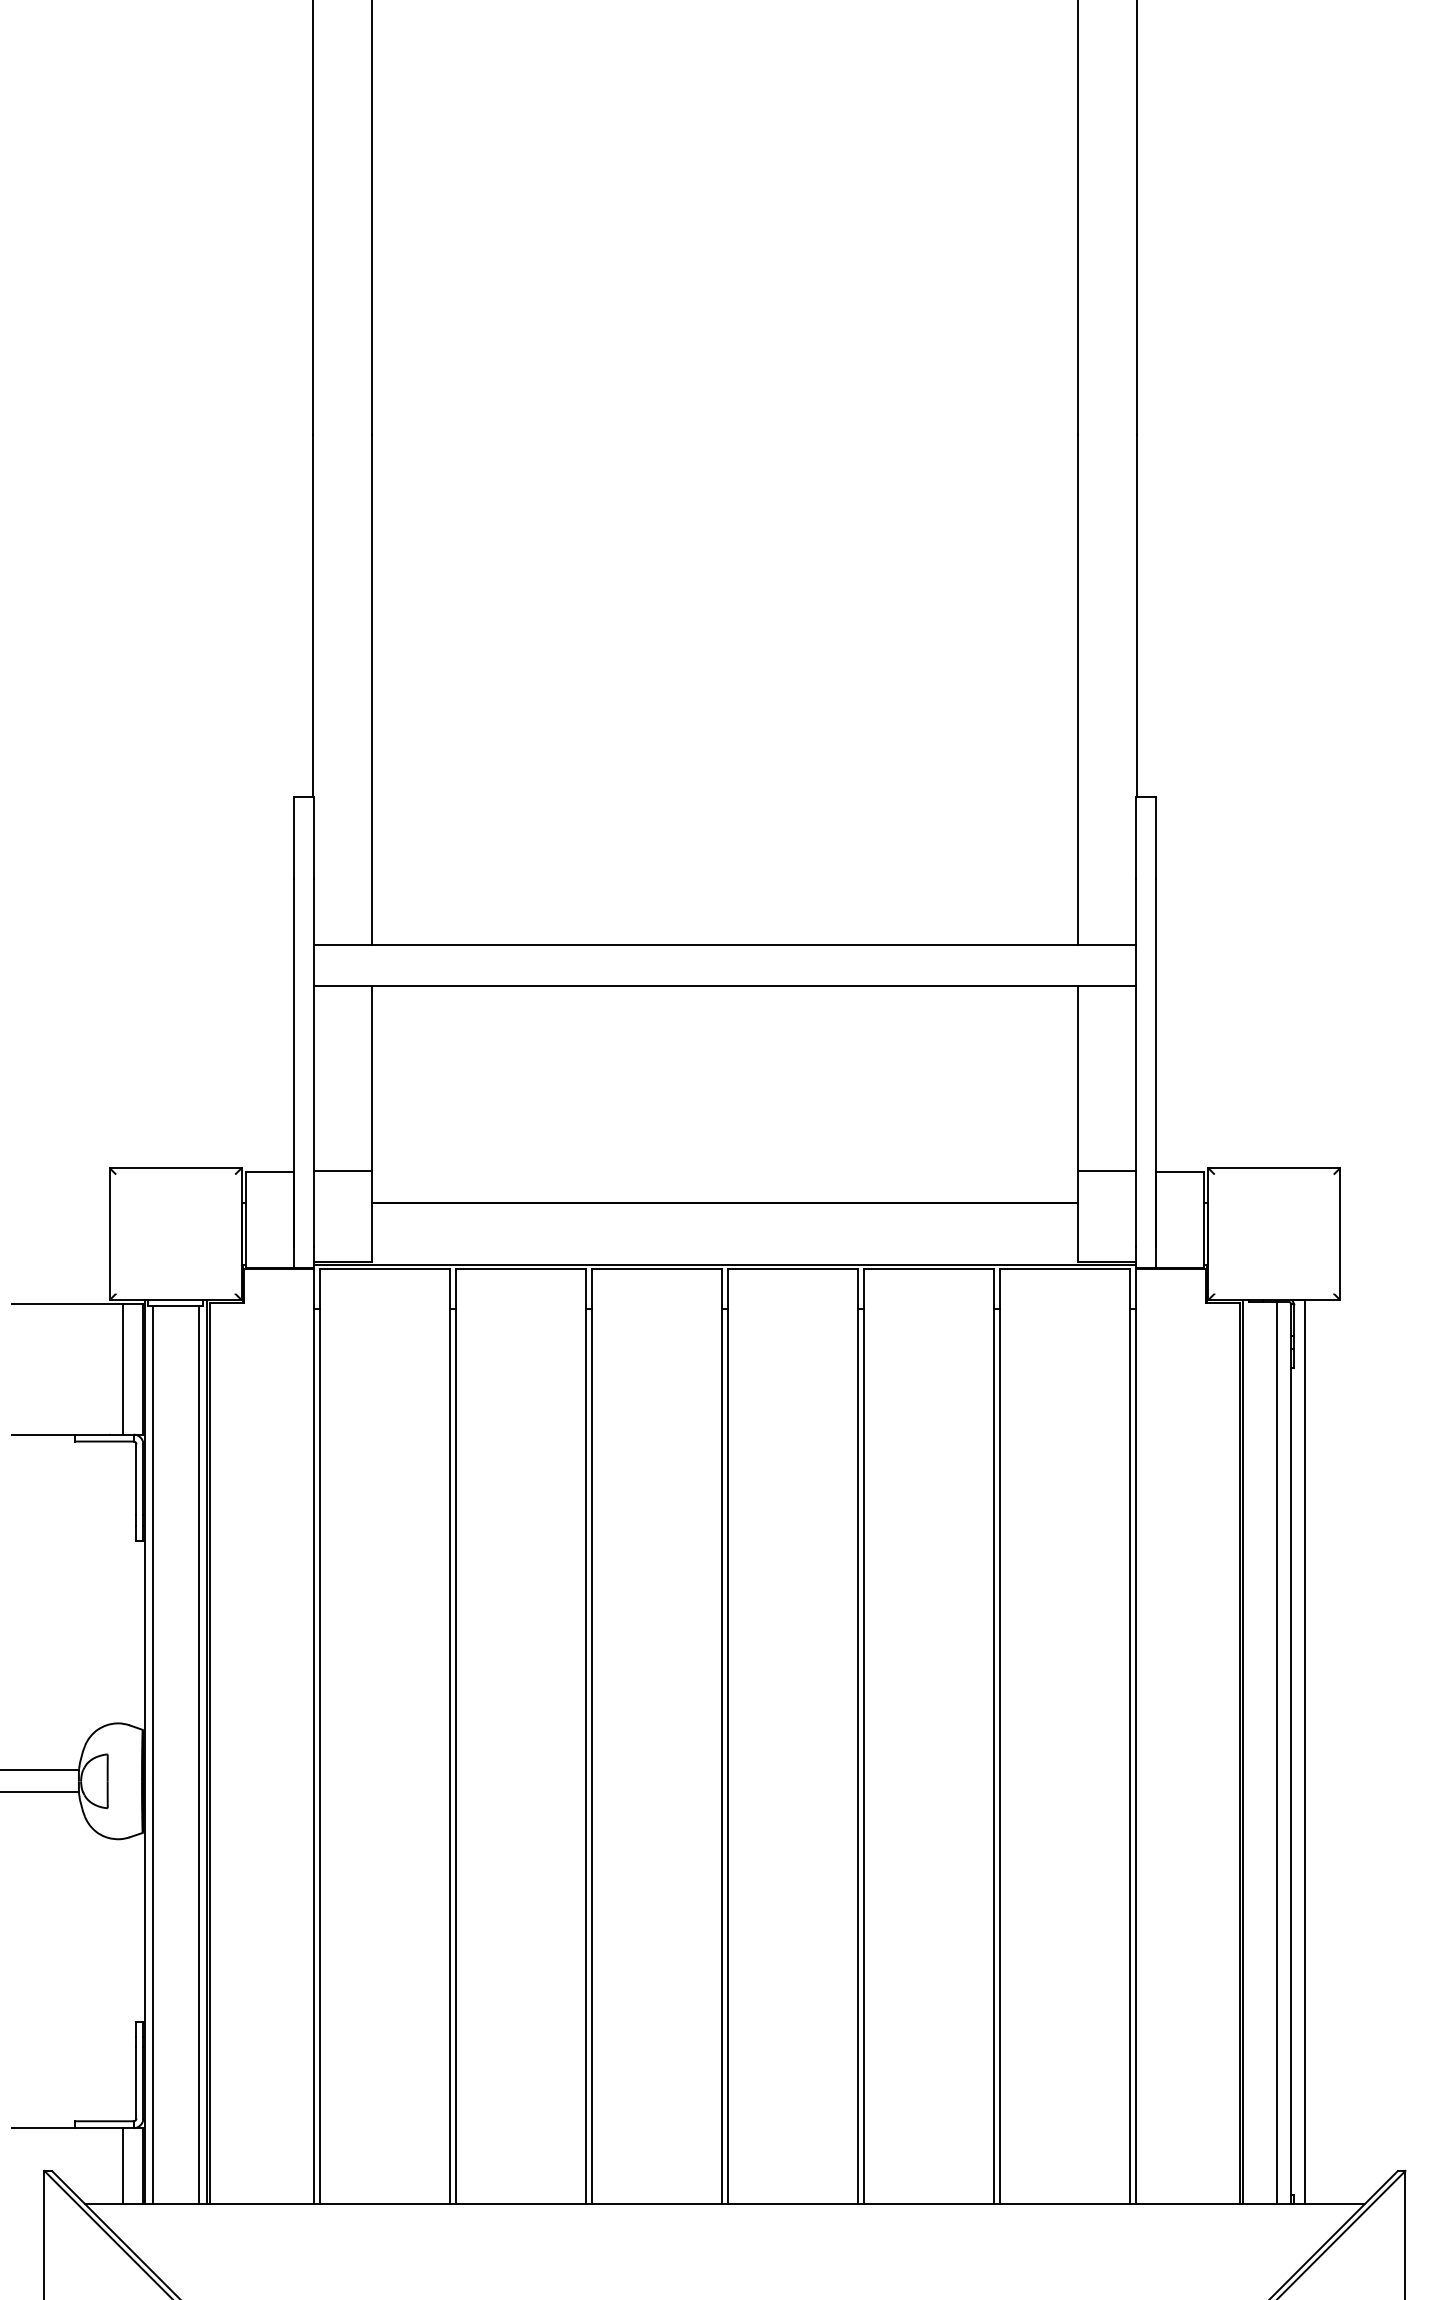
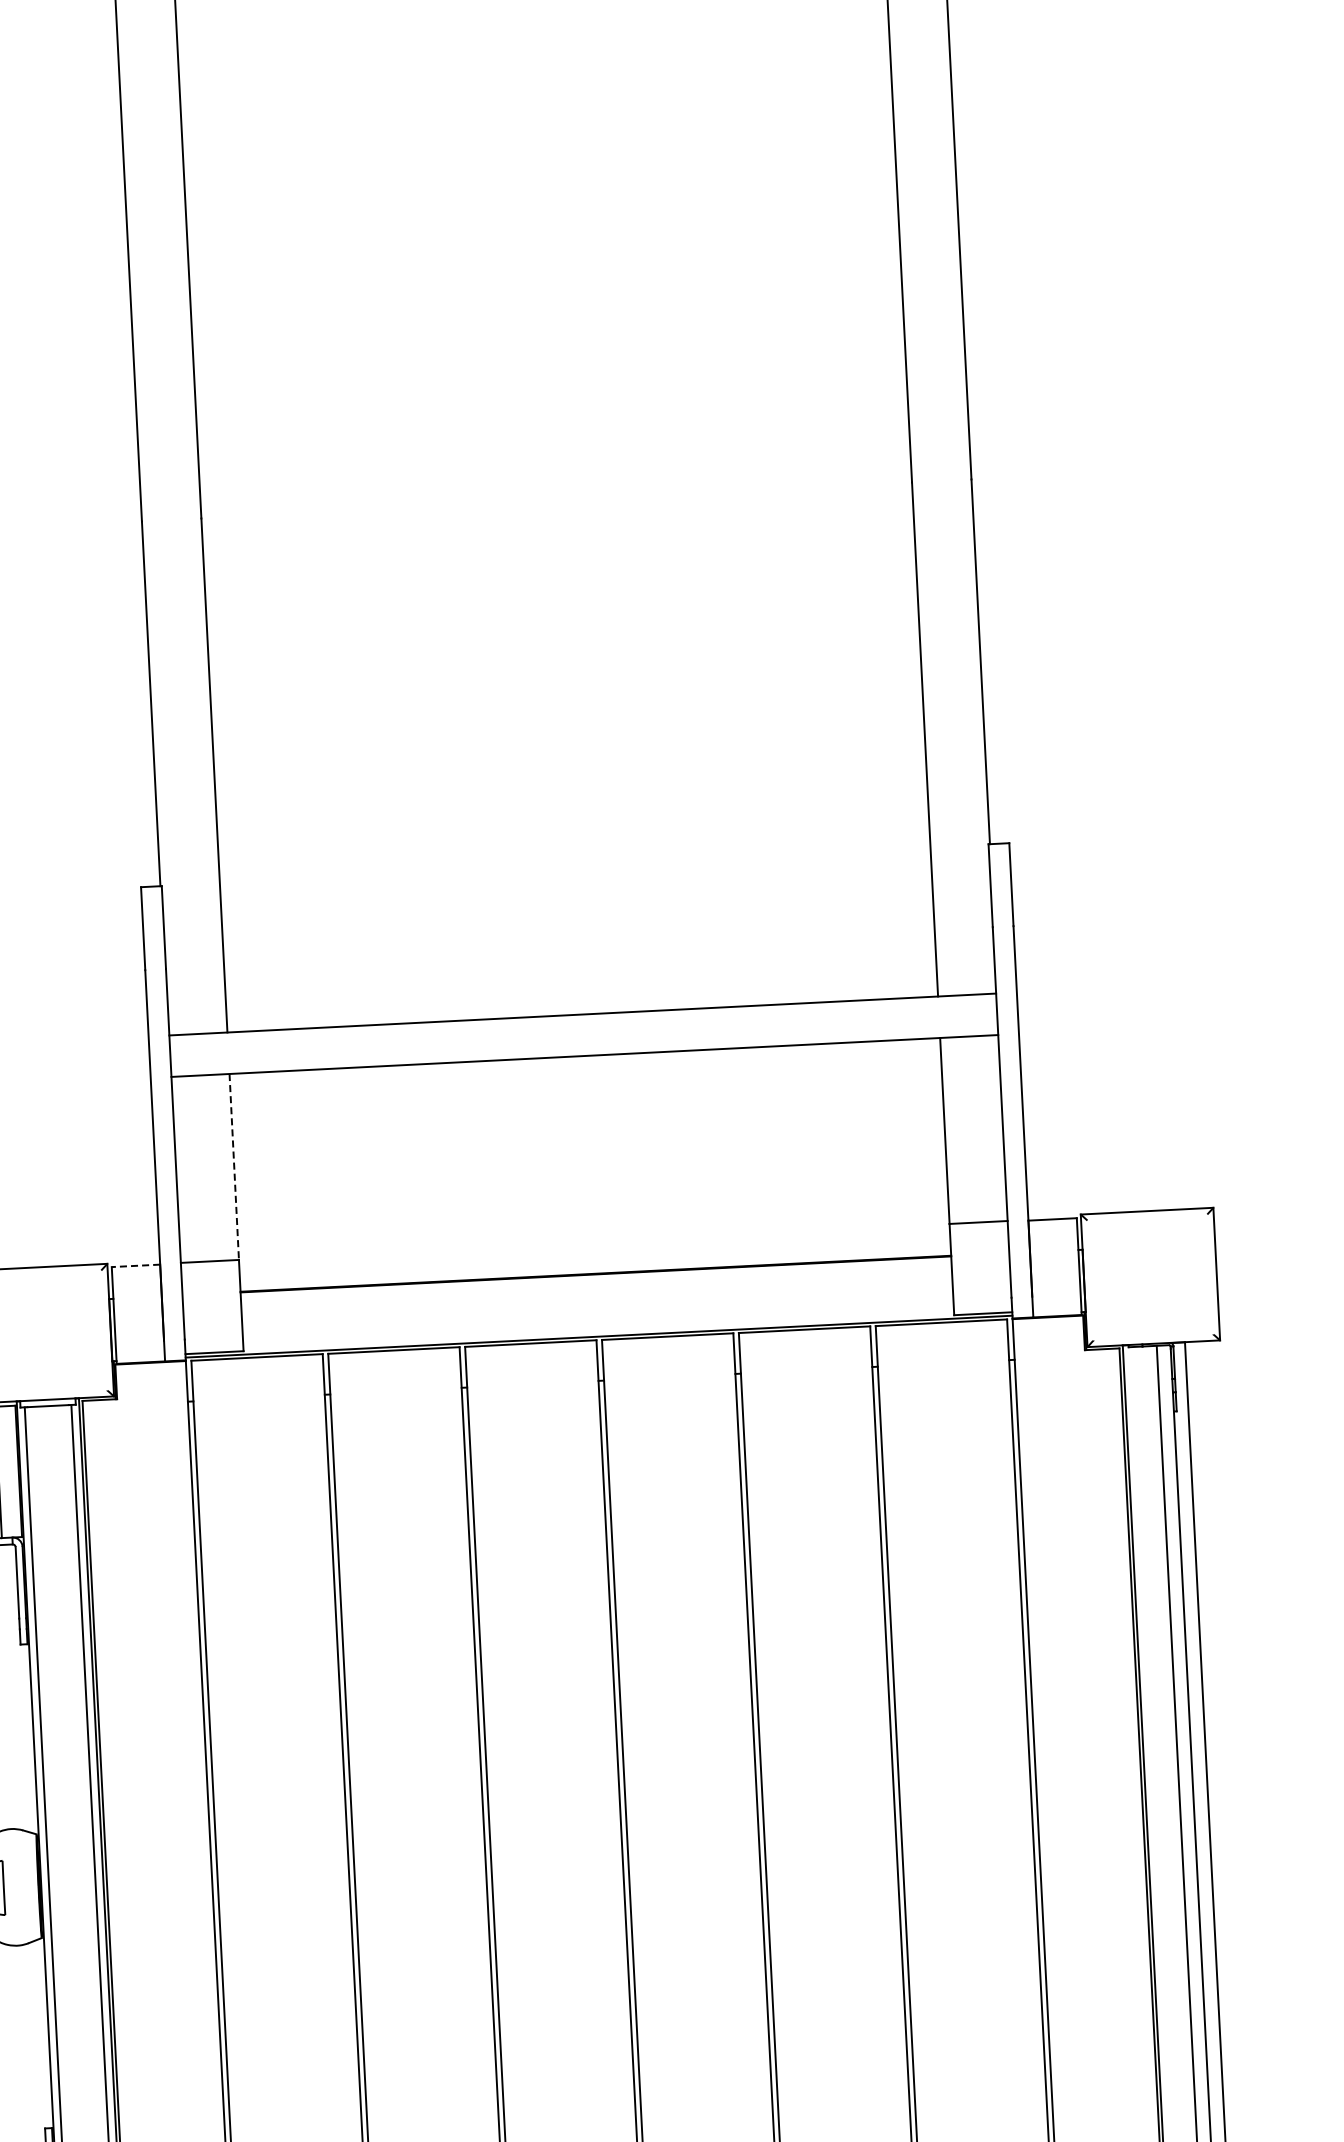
line: (372, 1079) -> (234, 1167), solid -> dashed
line: (269, 1171) -> (135, 1265), solid -> dashed

